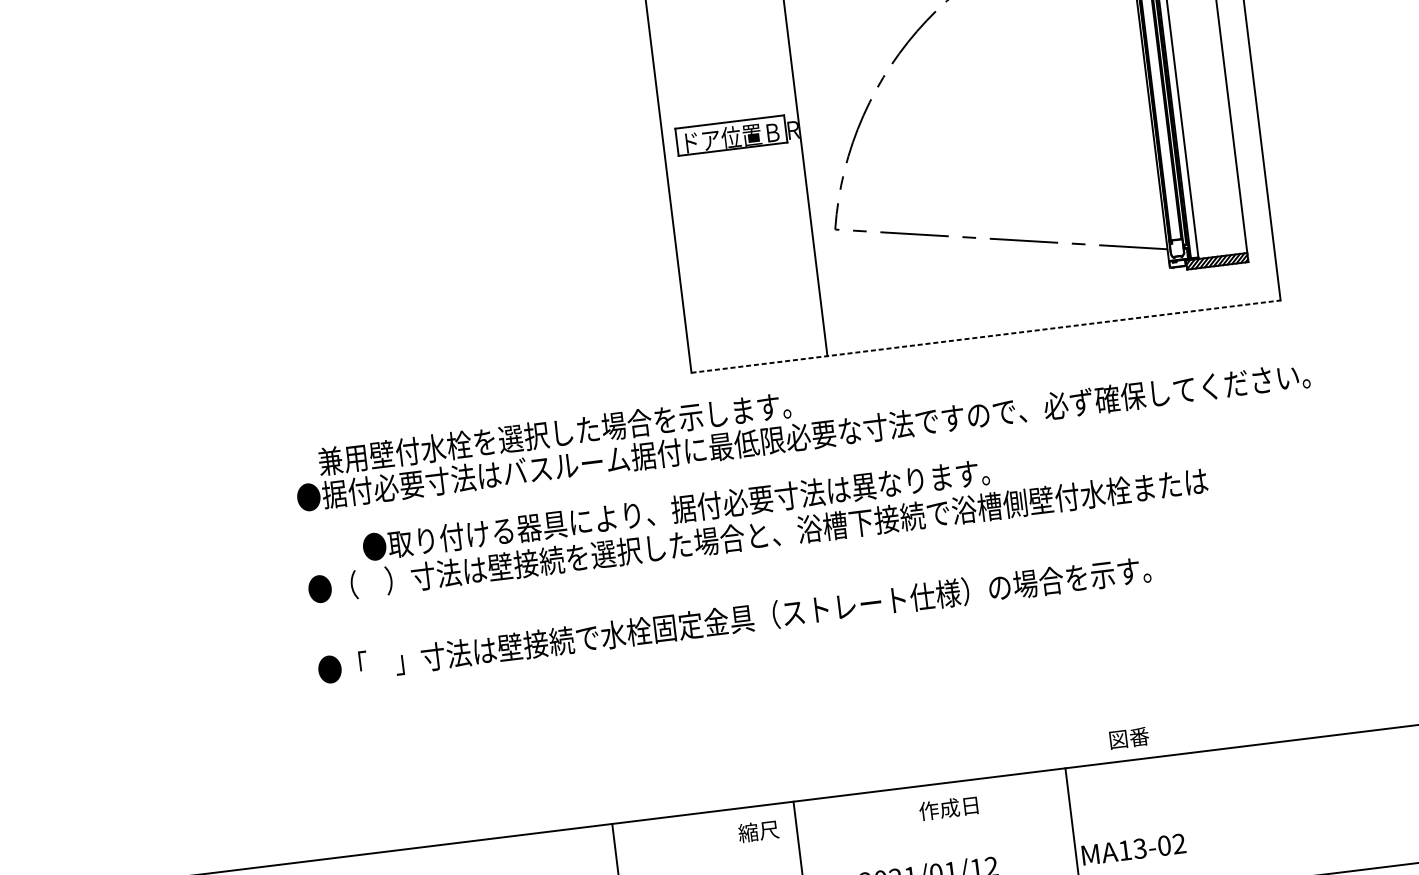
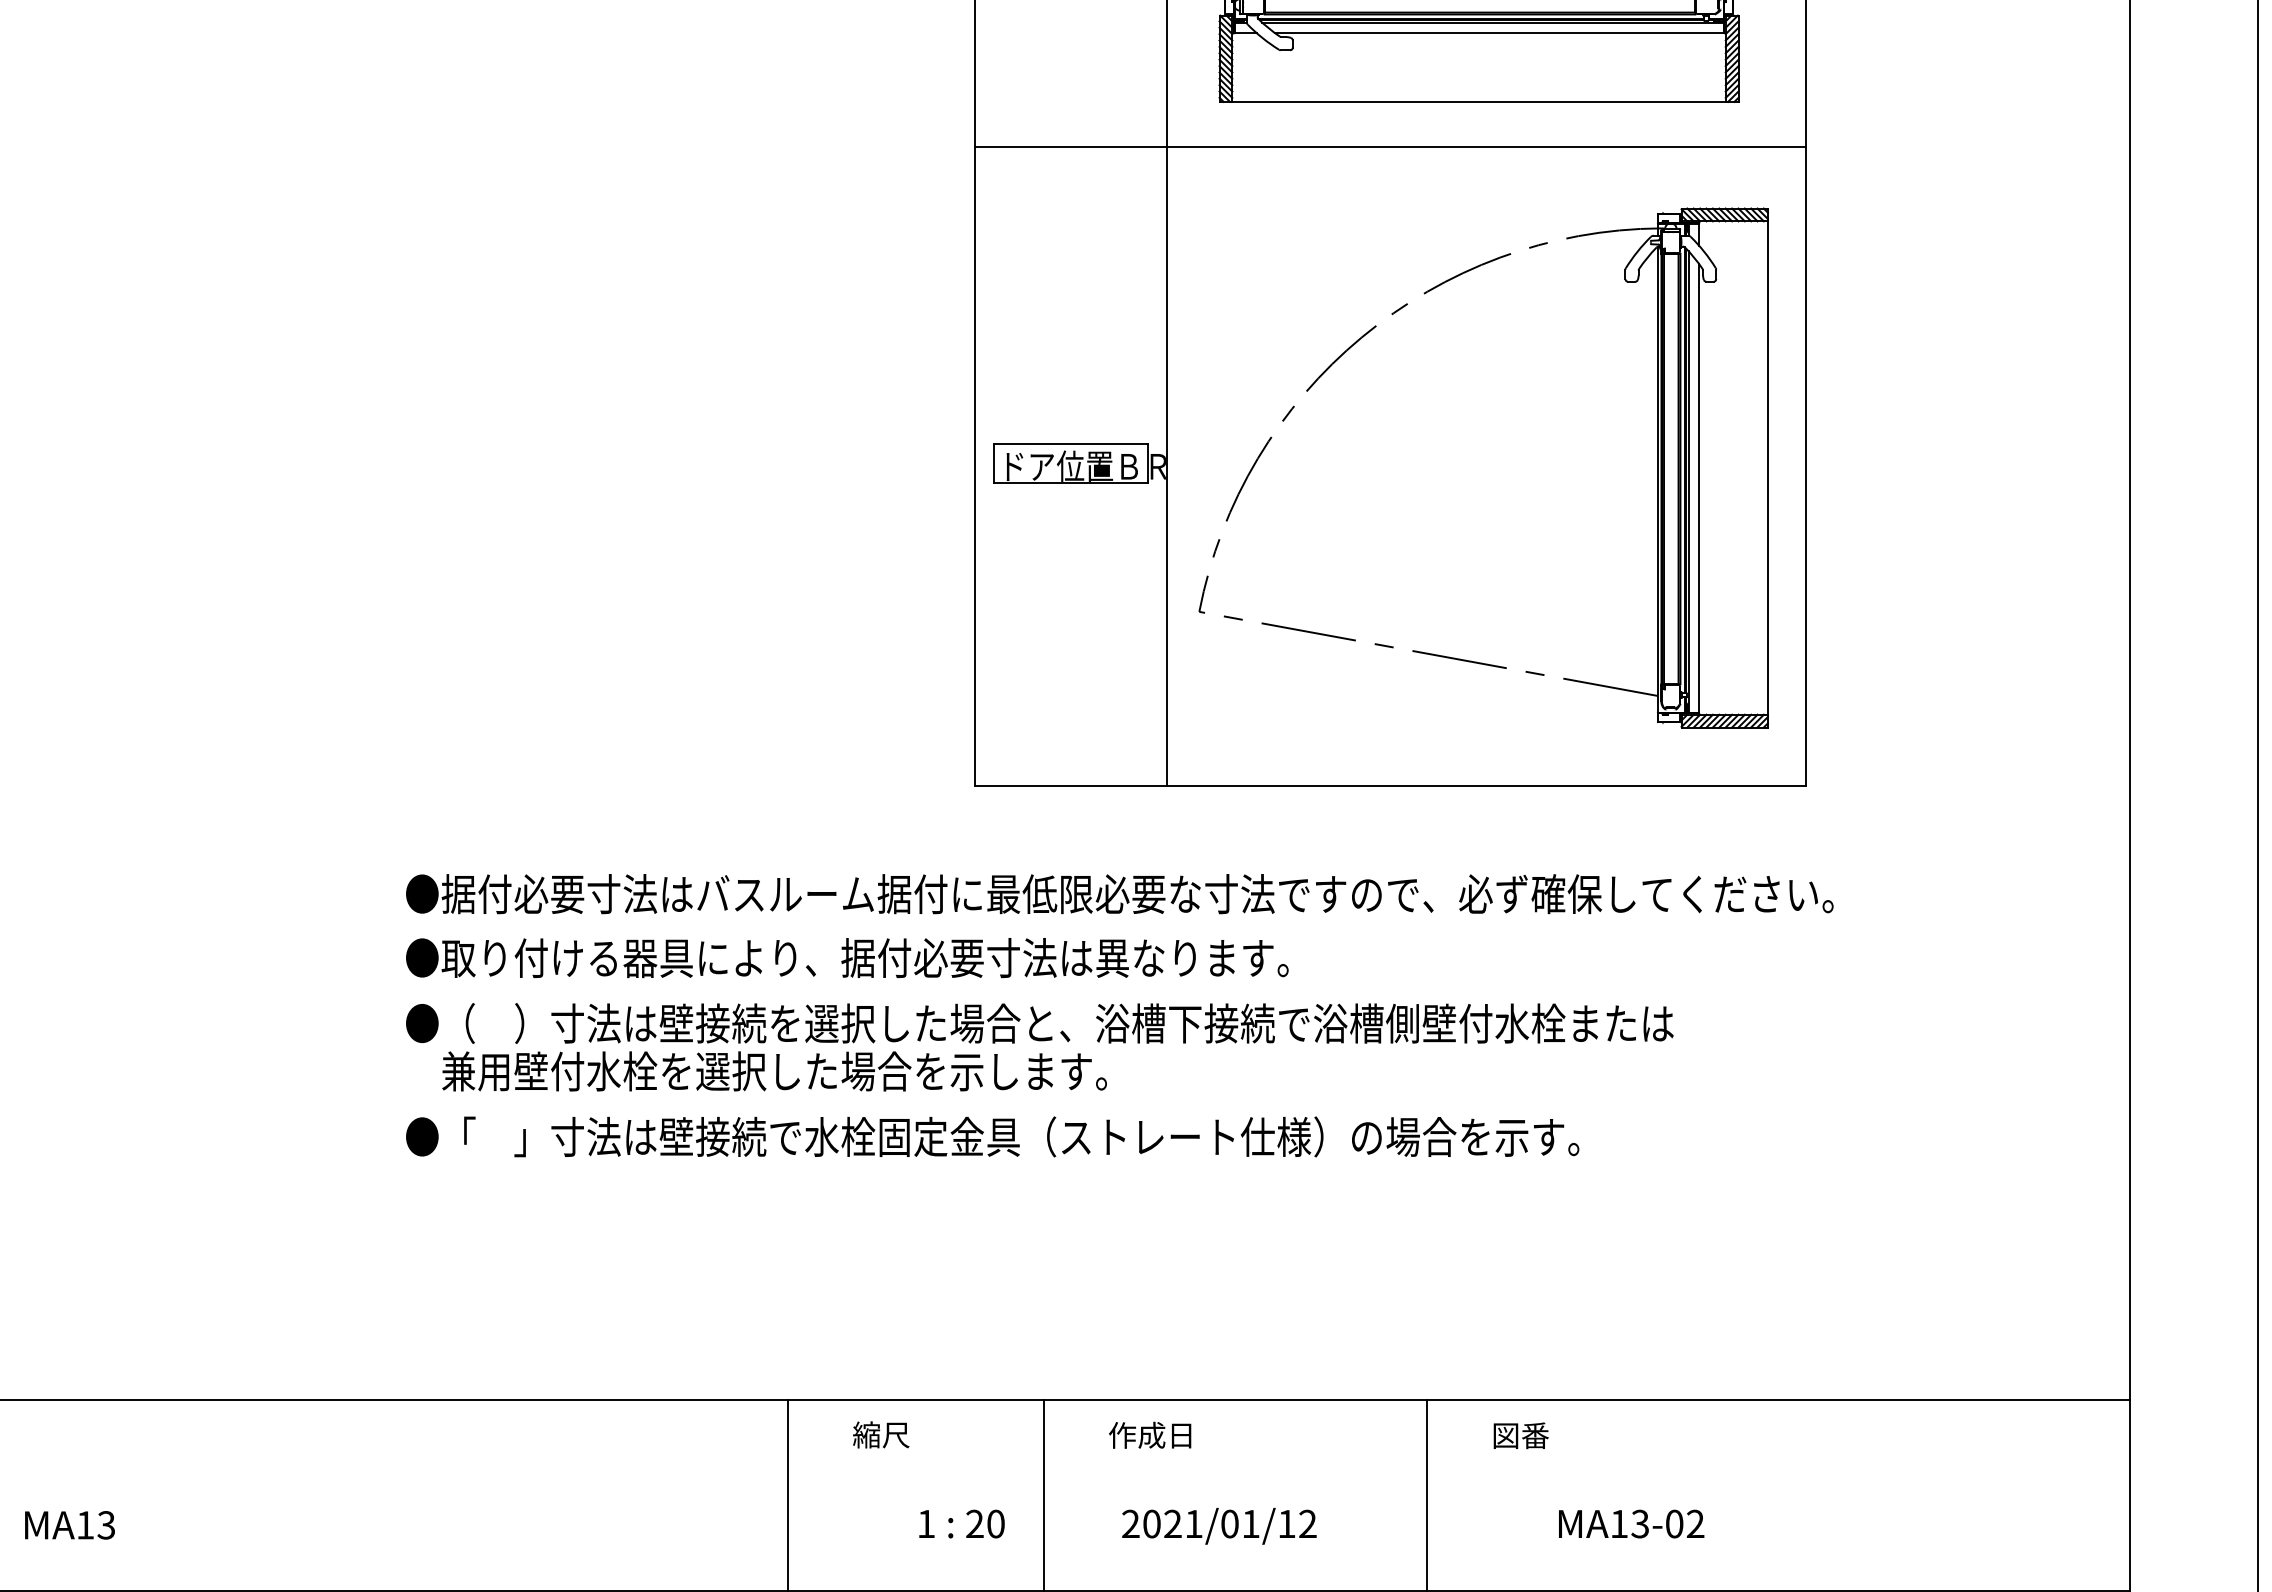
line: (986, 336) -> (1391, 786), dashed -> solid
text: (554, 433) -> (774, 1071), moved
text: (676, 510) -> (847, 958), moved
text: (1128, 738) -> (1520, 1435), moved
text: (948, 807) -> (1150, 1434), moved
text: (758, 831) -> (881, 1434), moved
text: (1133, 849) -> (1631, 1523), moved

